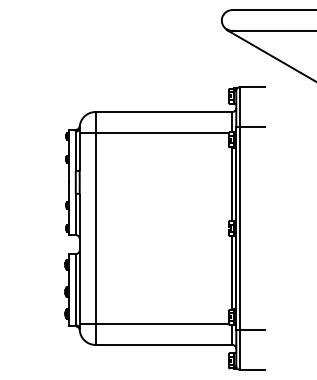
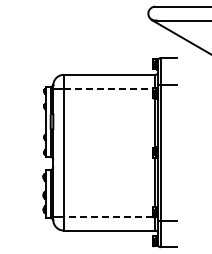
line: (162, 132) -> (108, 88), solid -> dashed
line: (162, 323) -> (108, 216), solid -> dashed

